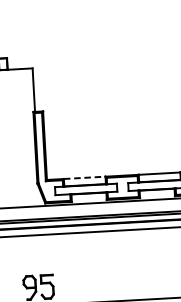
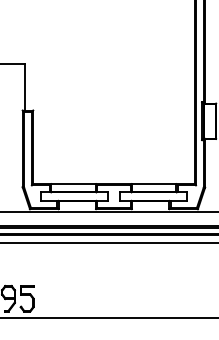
line: (85, 178) -> (74, 184), dashed -> solid

